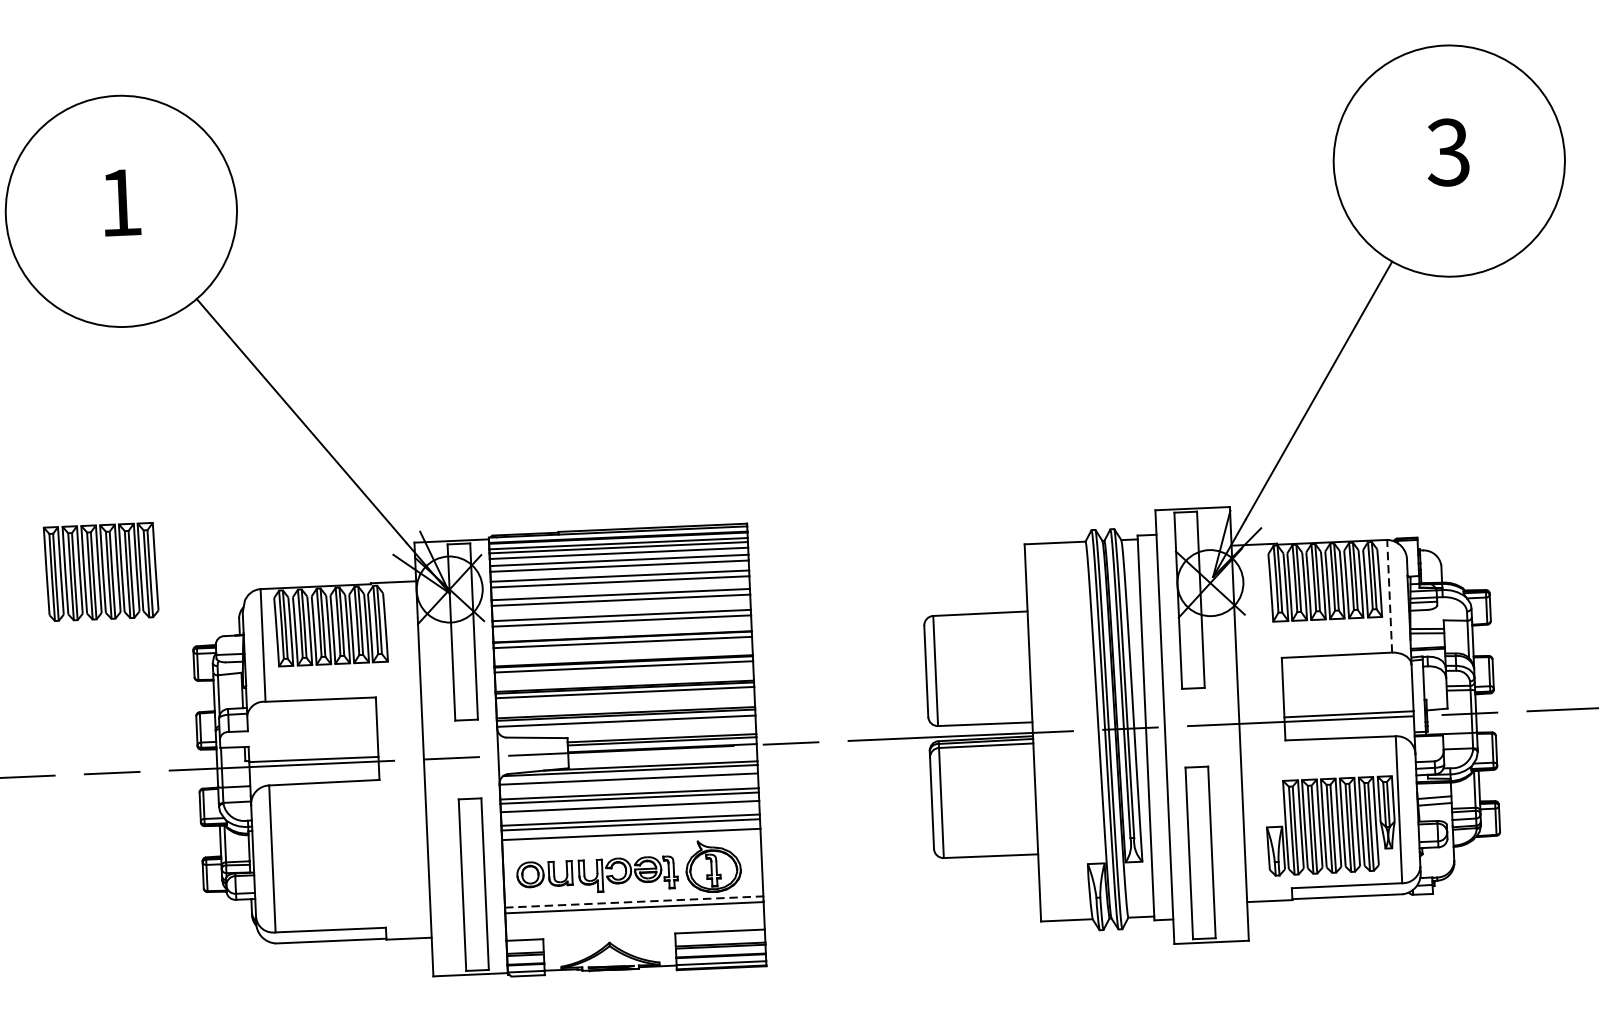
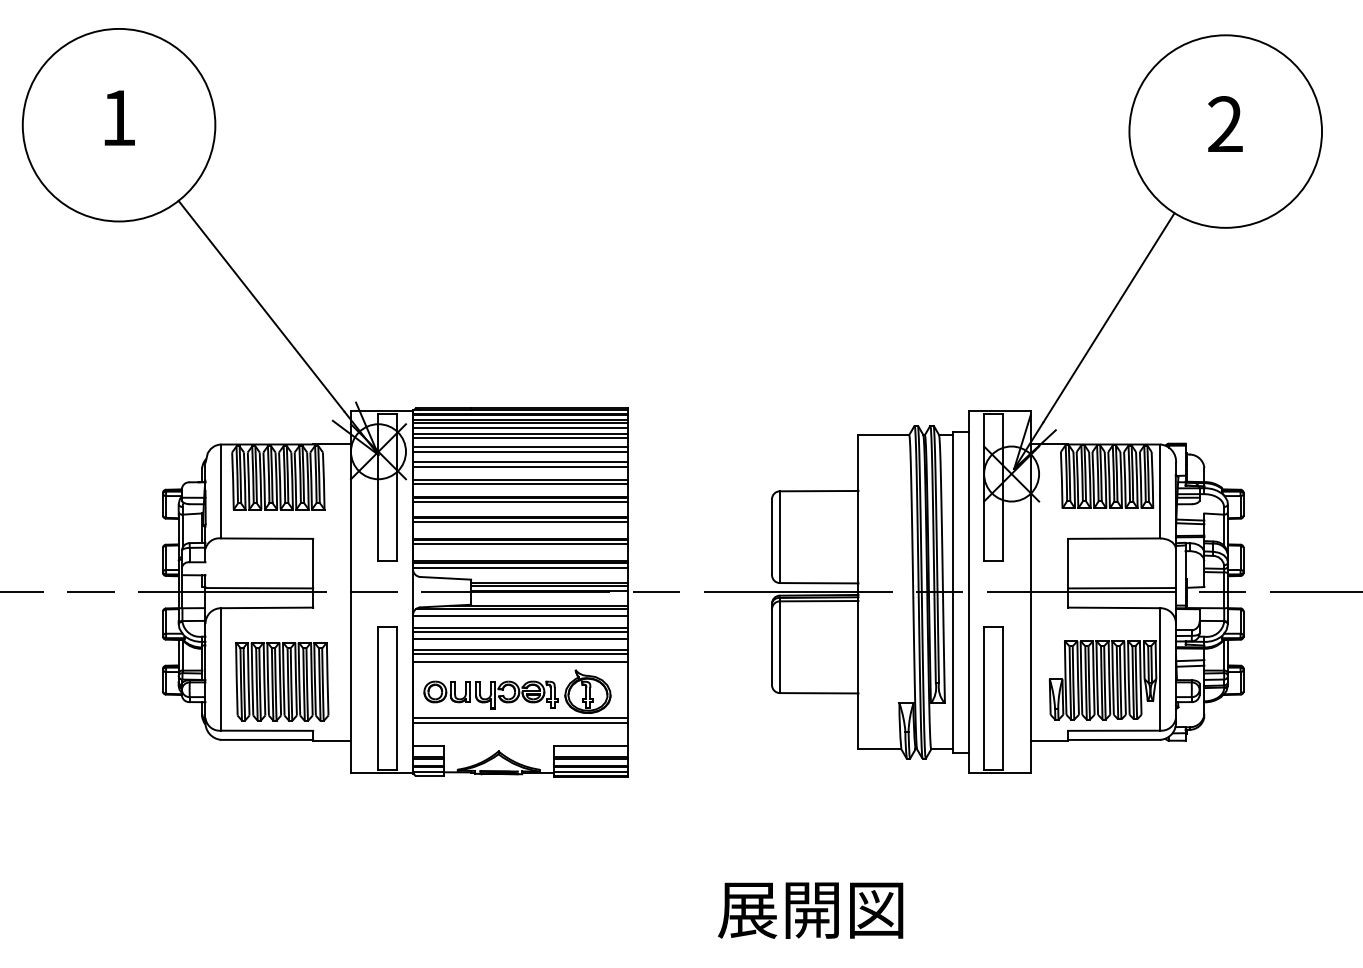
text: (1447, 152) -> (1224, 124), 3 -> 2
part: (101, 571) -> (282, 681), moved
line: (1389, 596) -> (1160, 491), dashed -> solid
line: (634, 902) -> (520, 718), dashed -> solid

